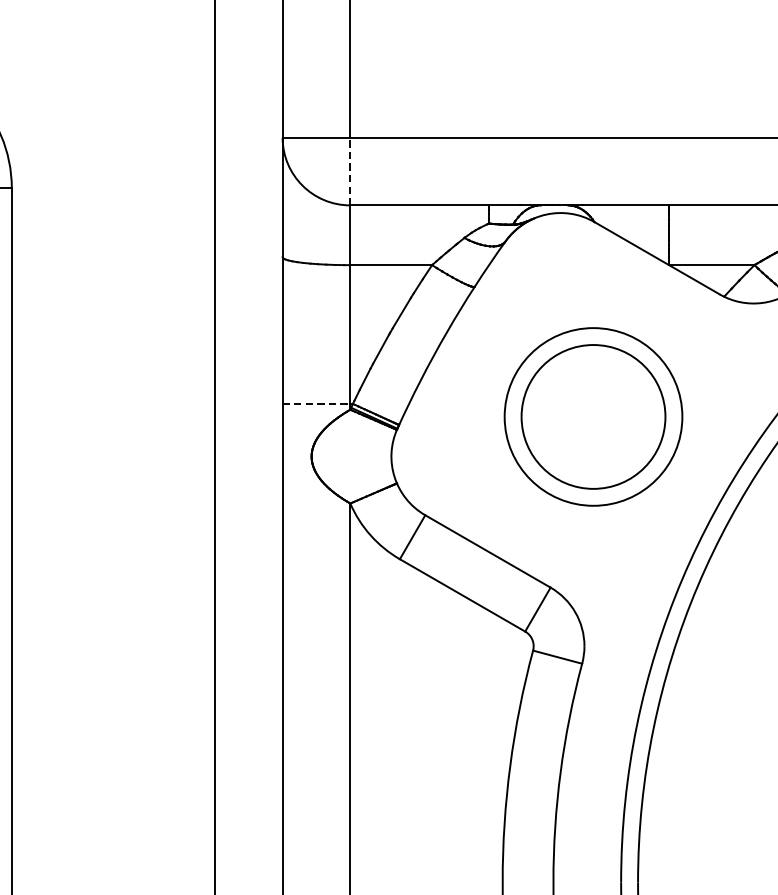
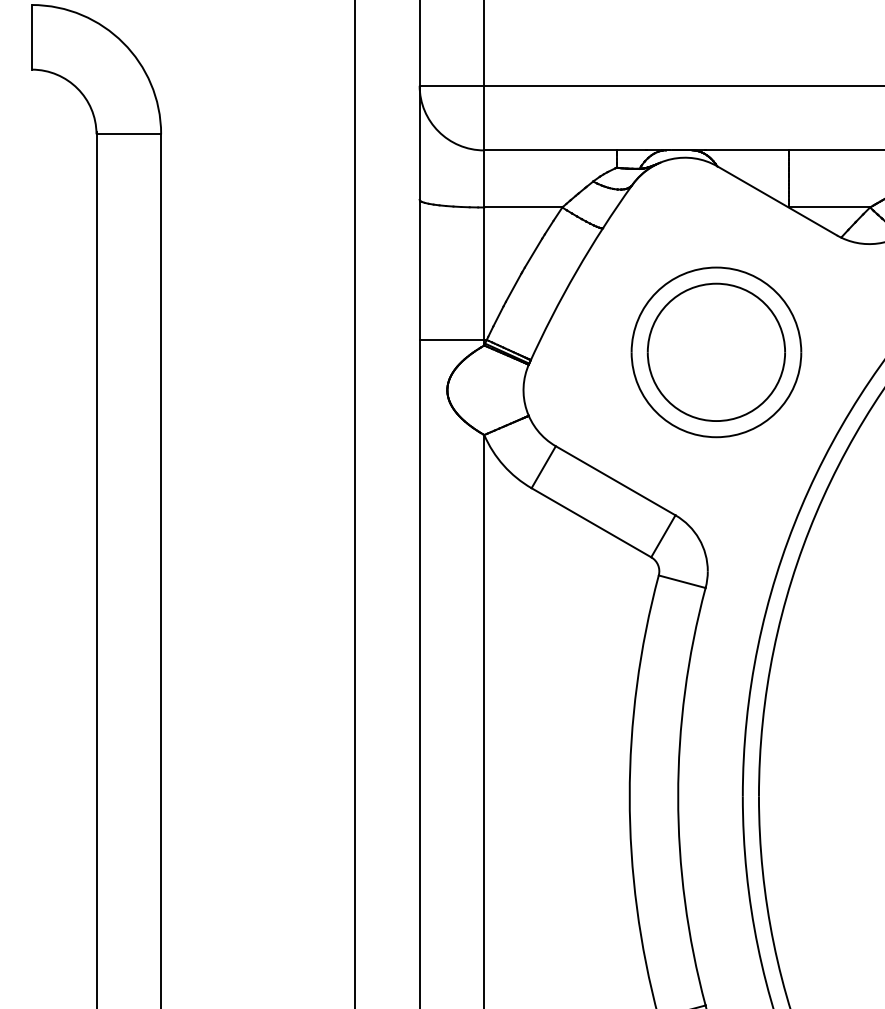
line: (350, 170) -> (484, 117), dashed -> solid
line: (317, 403) -> (452, 339), dashed -> solid

